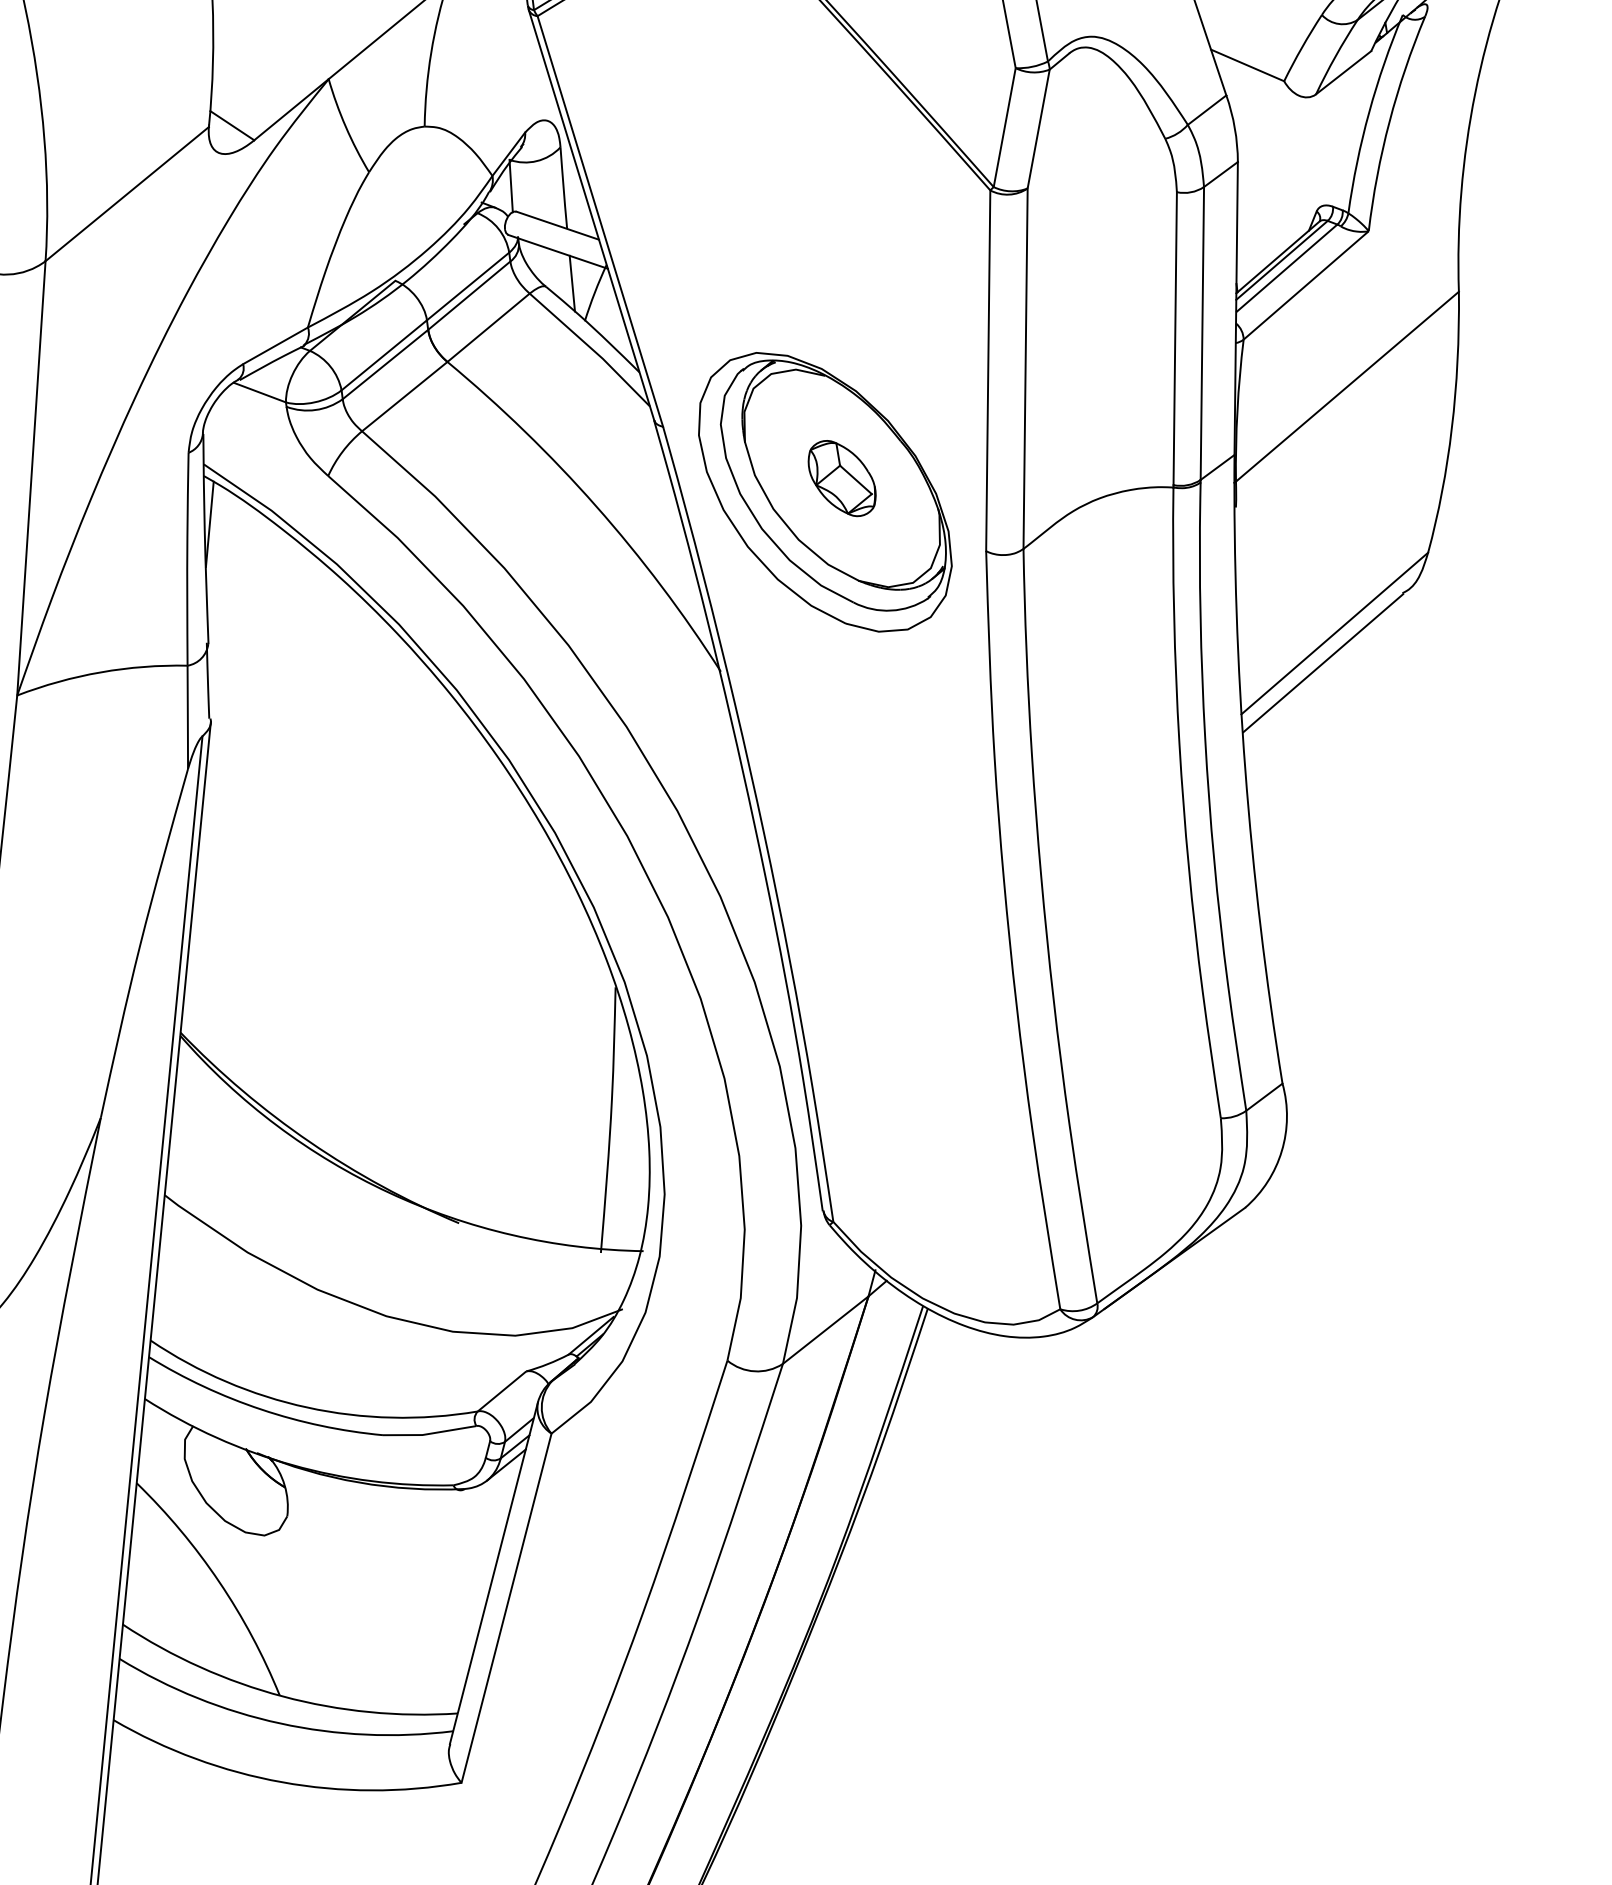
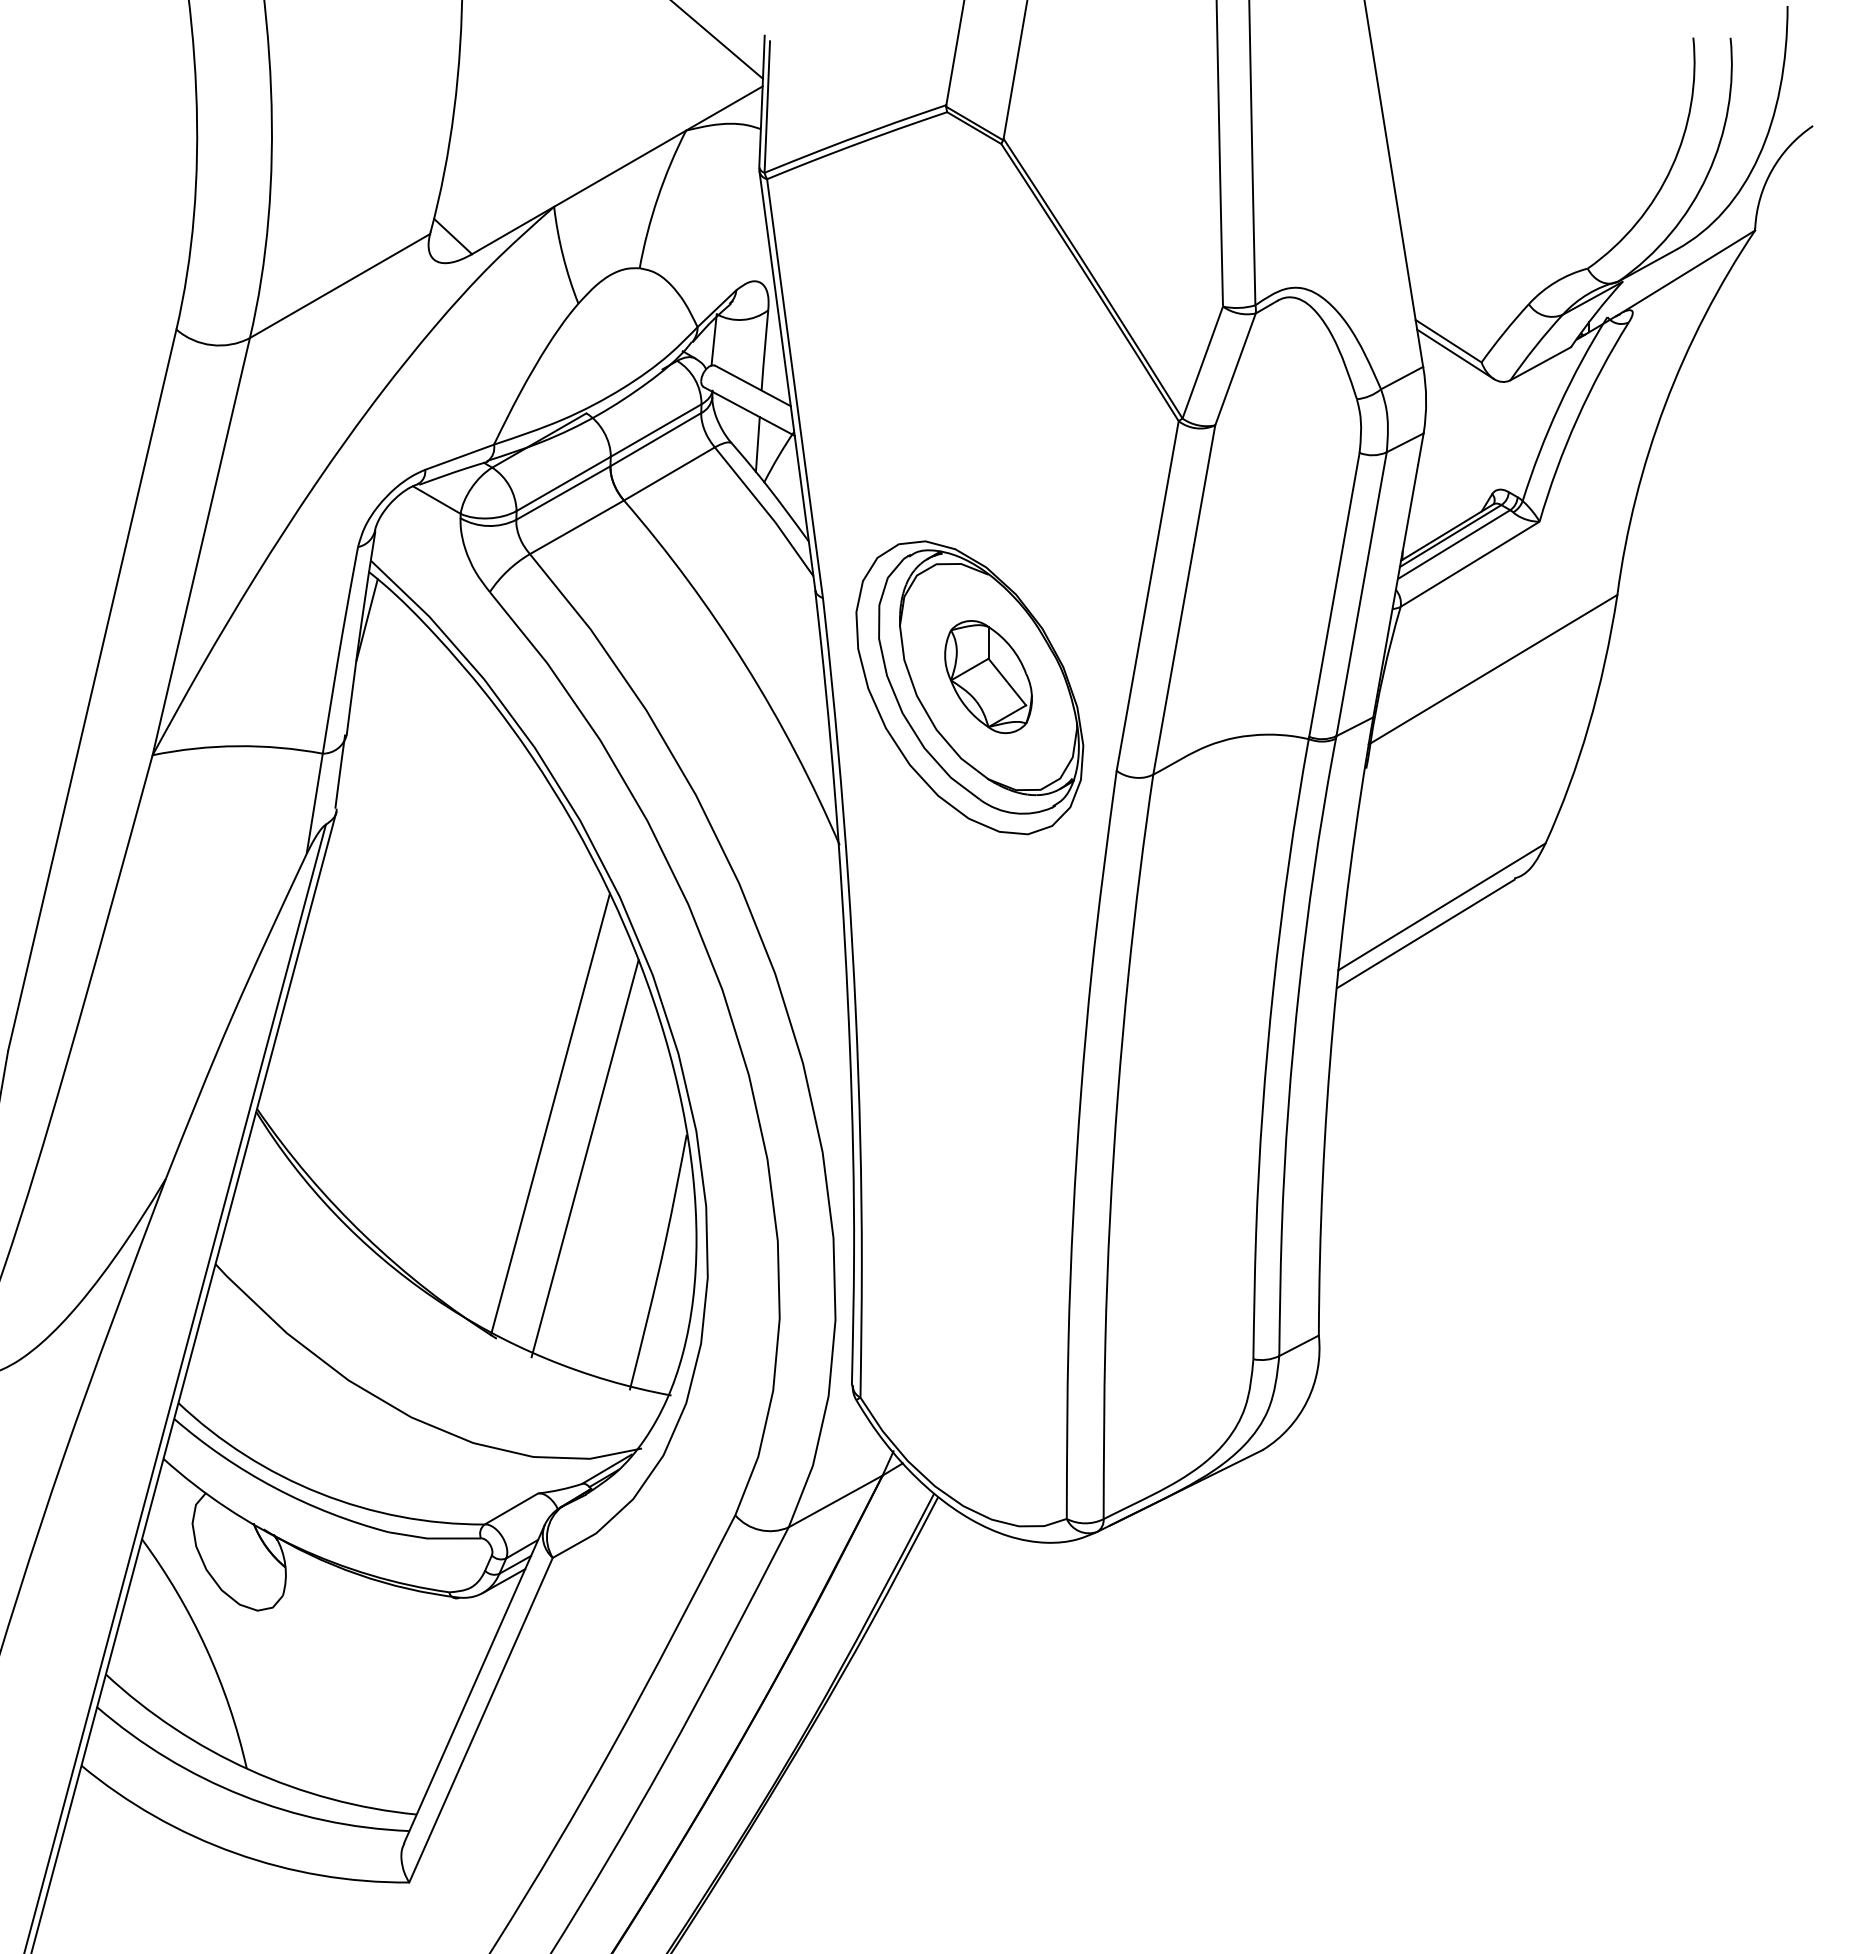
line: (1256, 76) -> (1455, 353), added
part: (842, 478) -> (988, 677), size x1.43
line: (474, 989) -> (549, 1114), added
line: (517, 1028) -> (584, 1158), added

